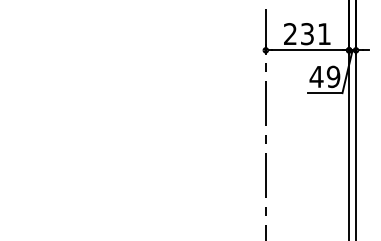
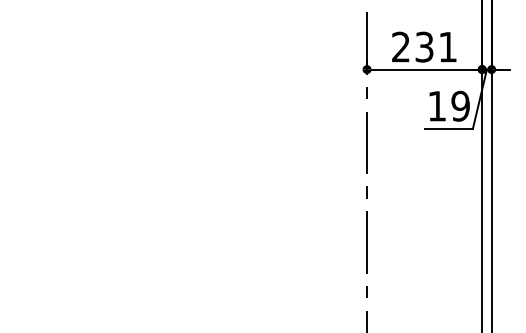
text: (316, 77) -> (436, 106), 49 -> 19

